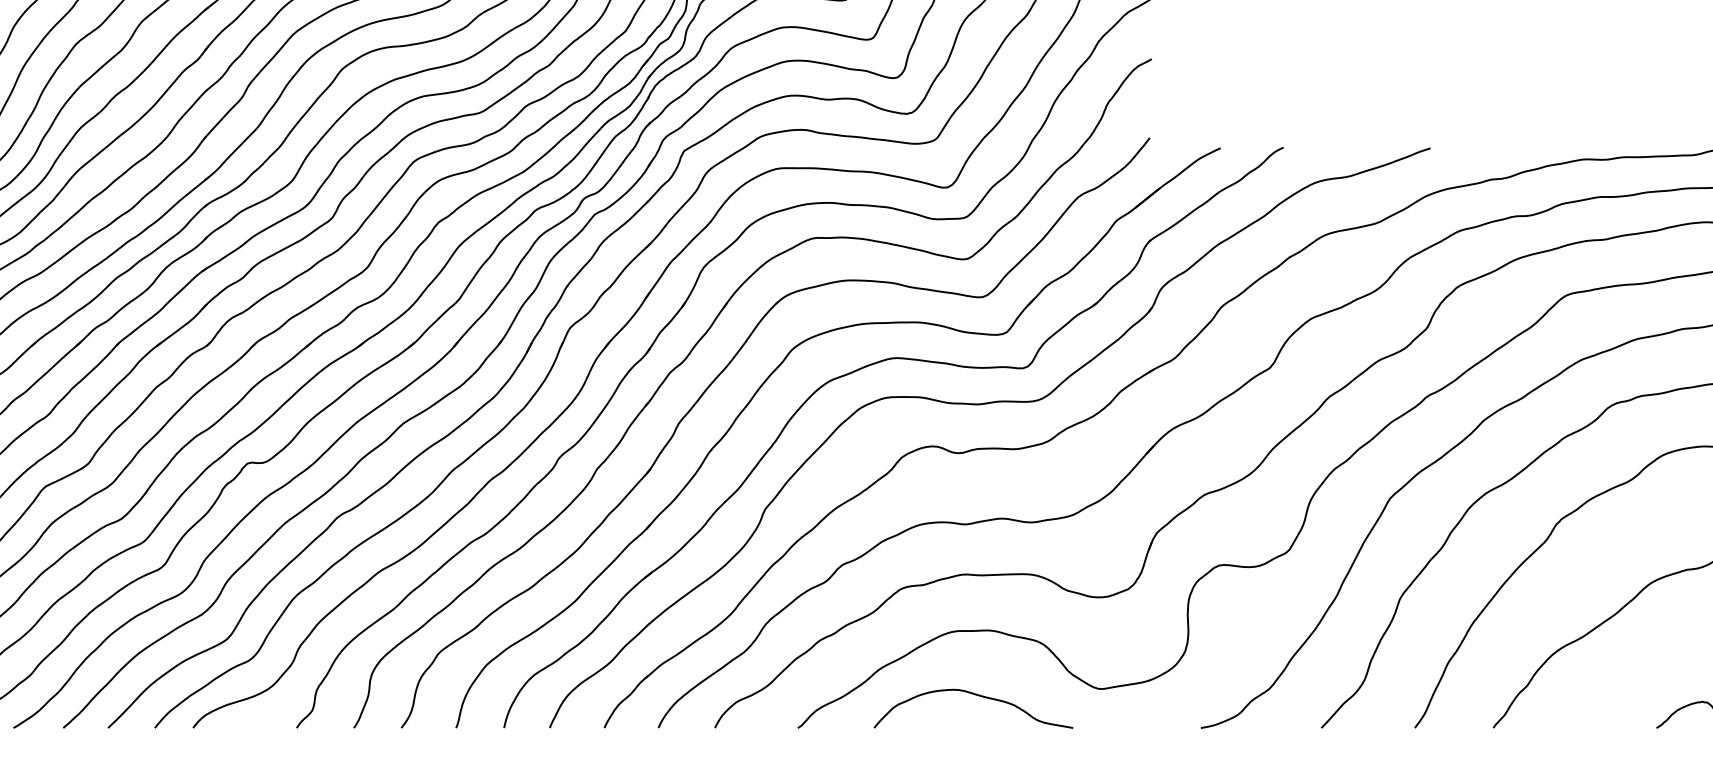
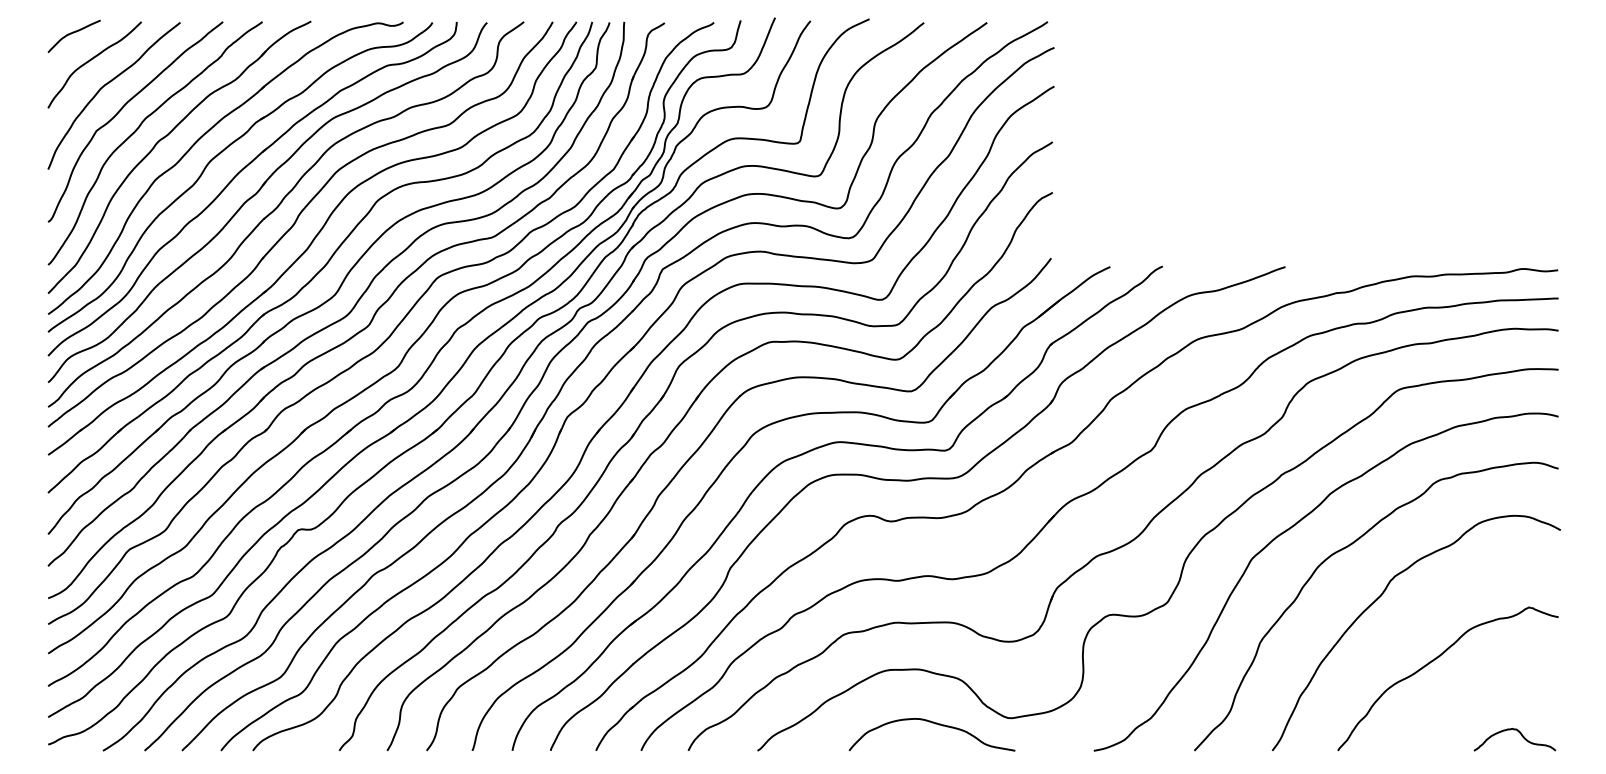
curve: (977, 696) -> (935, 724), moved

